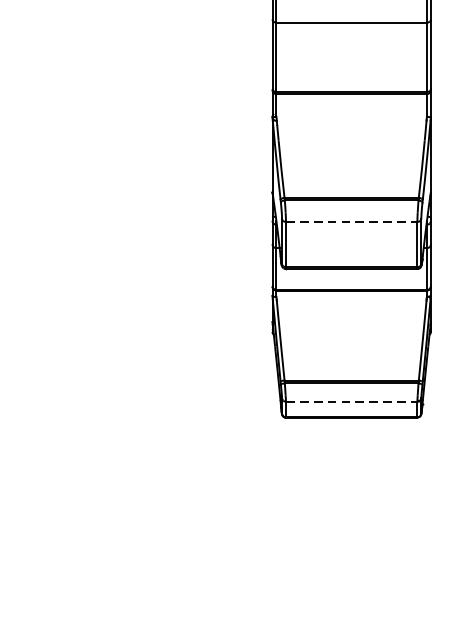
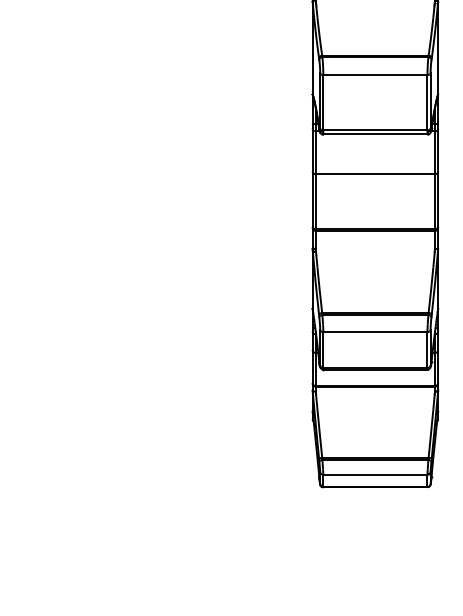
line: (351, 222) -> (375, 332), dashed -> solid
line: (351, 401) -> (375, 474), dashed -> solid

